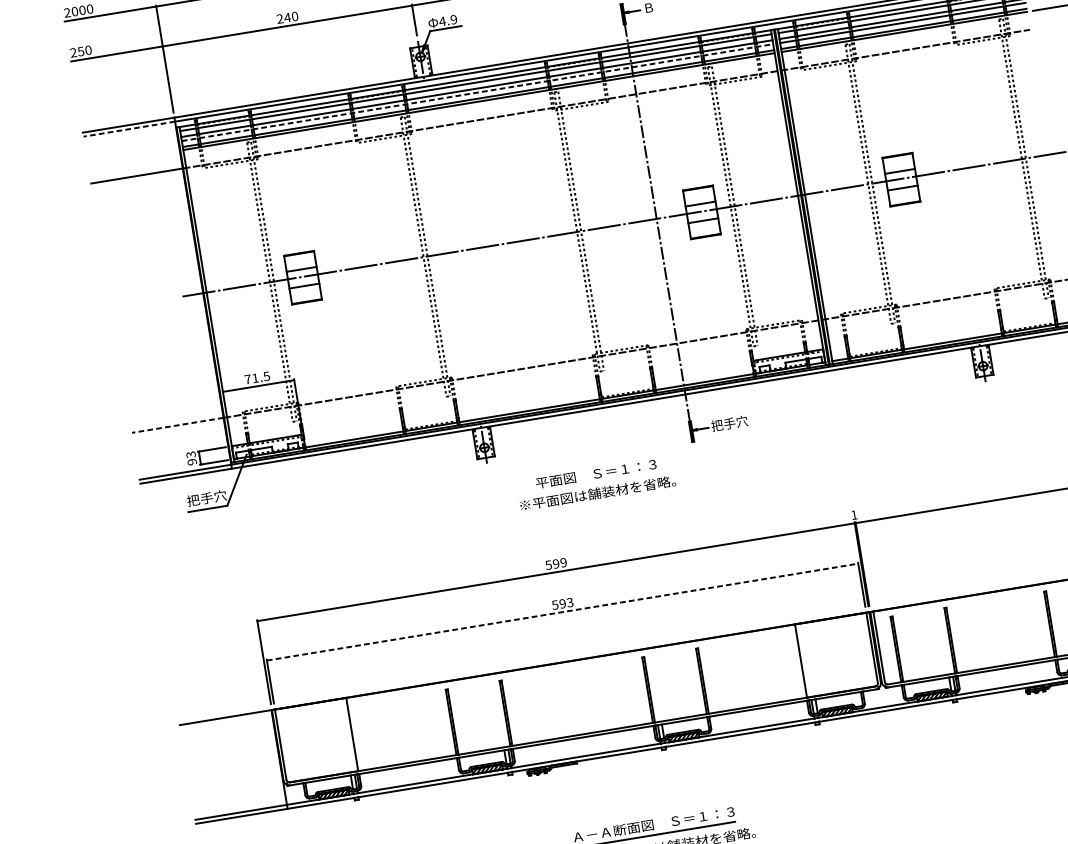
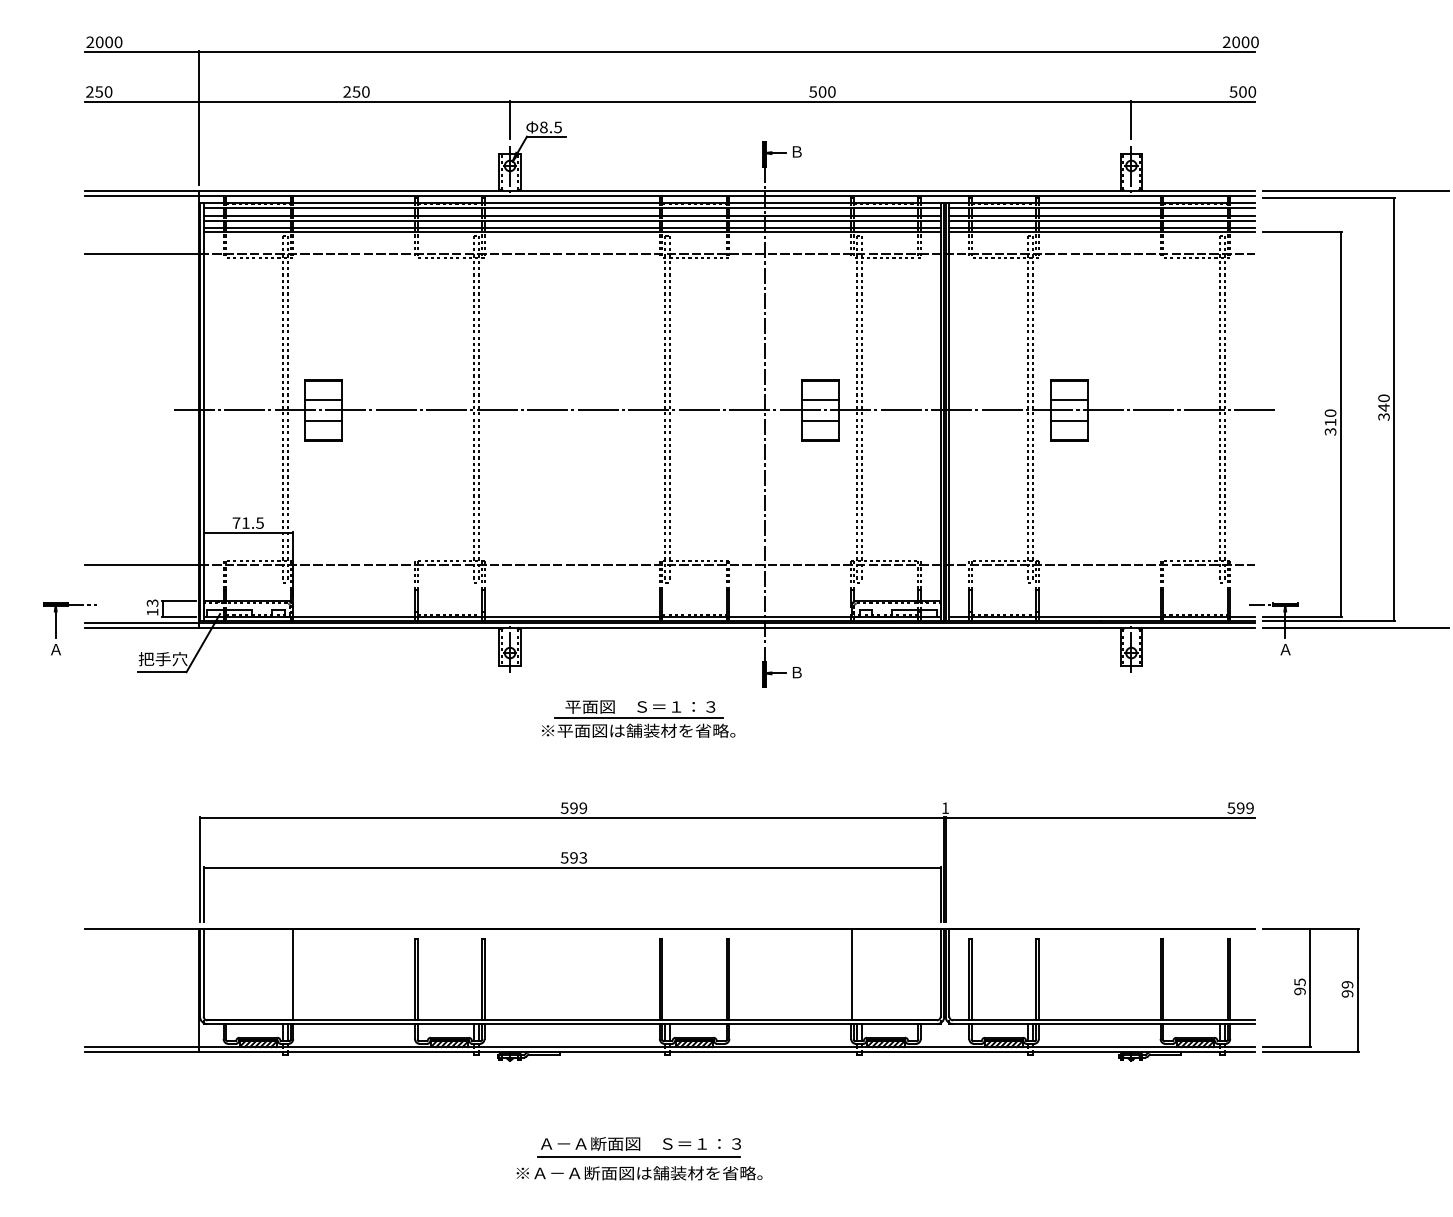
text: (286, 17) -> (355, 91), 240 -> 250
text: (447, 20) -> (550, 127), 4.9 -> 8.5
line: (477, 92) -> (572, 220), dashed -> solid
line: (128, 129) -> (141, 195), dashed -> solid
text: (728, 423) -> (811, 672), 把手穴 -> Ｂ
line: (177, 425) -> (141, 564), dashed -> solid
text: (192, 462) -> (152, 612), 93 -> 13
line: (596, 483) -> (639, 718), added
part: (117, 487) -> (56, 628), added
line: (562, 611) -> (572, 867), dashed -> solid

